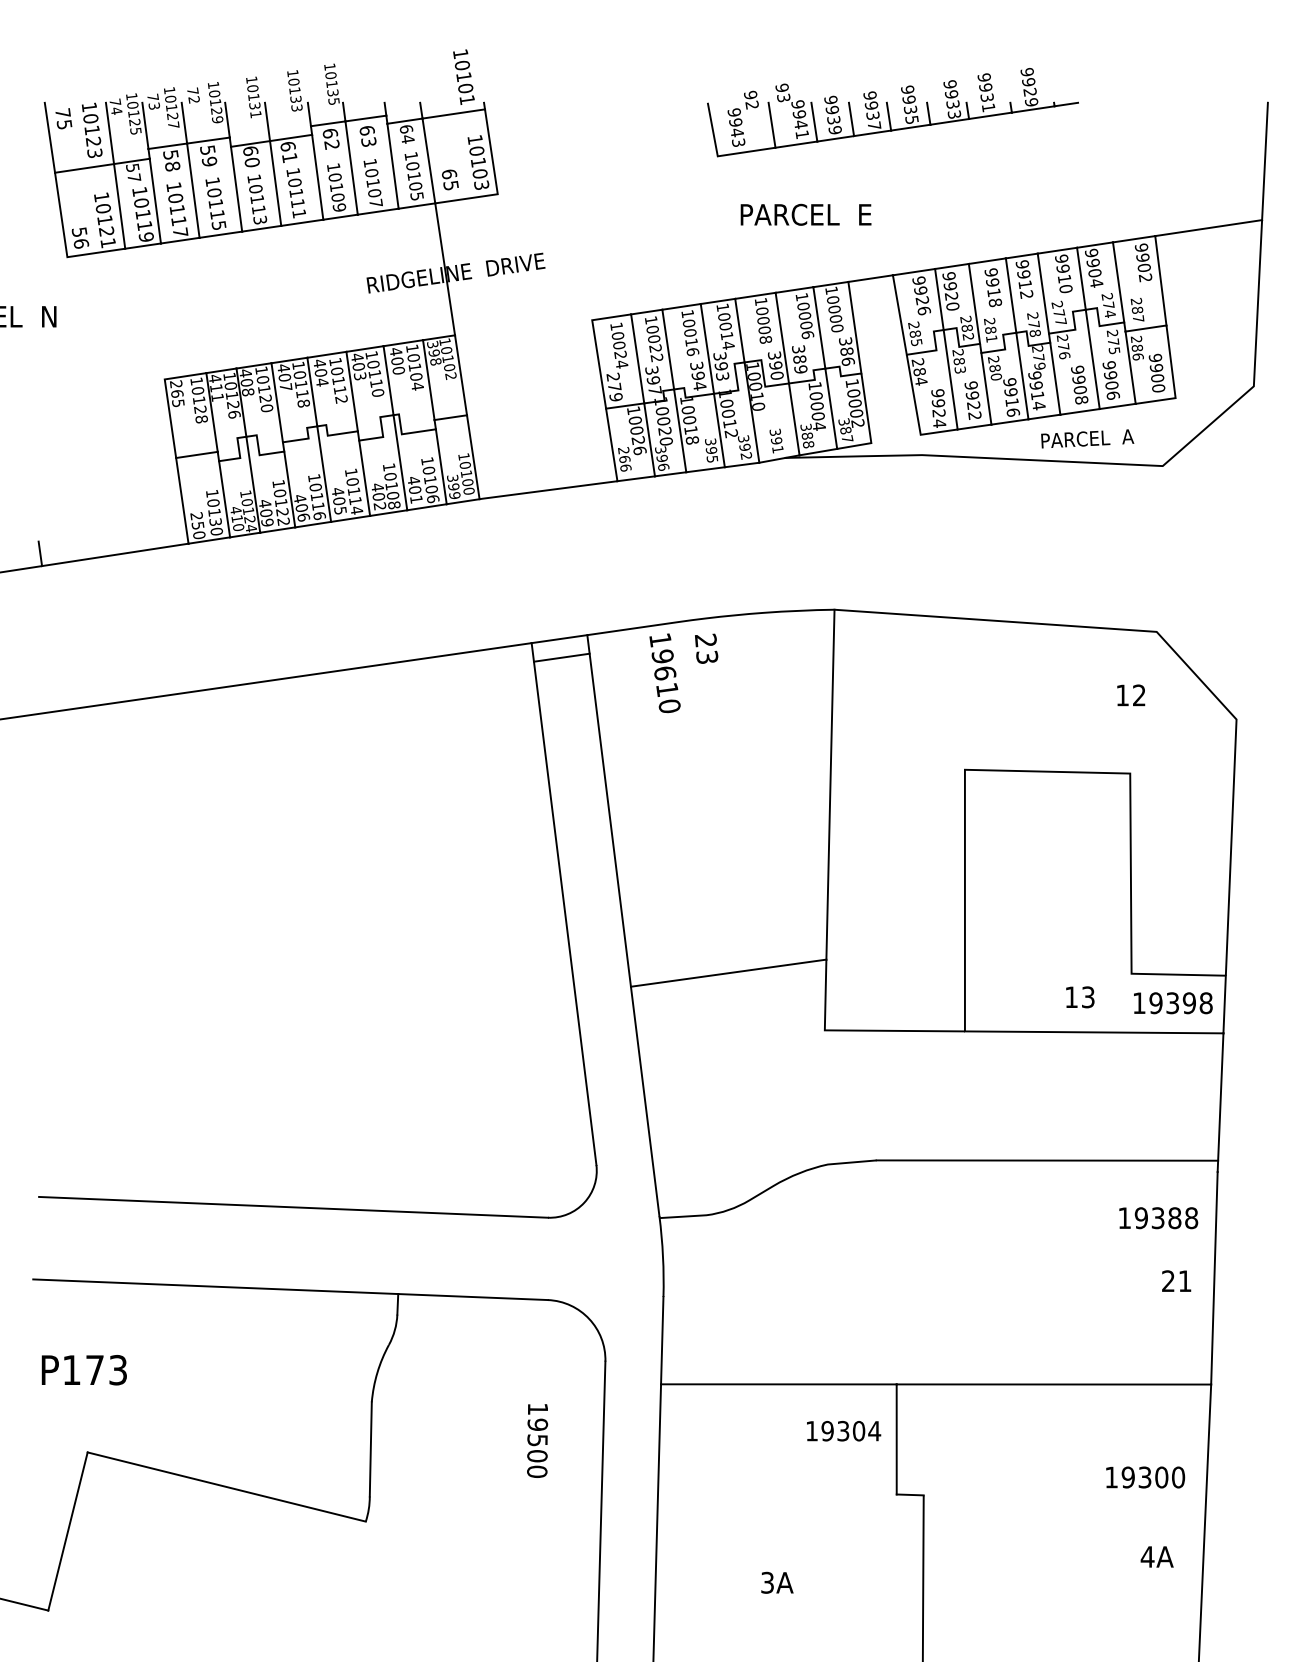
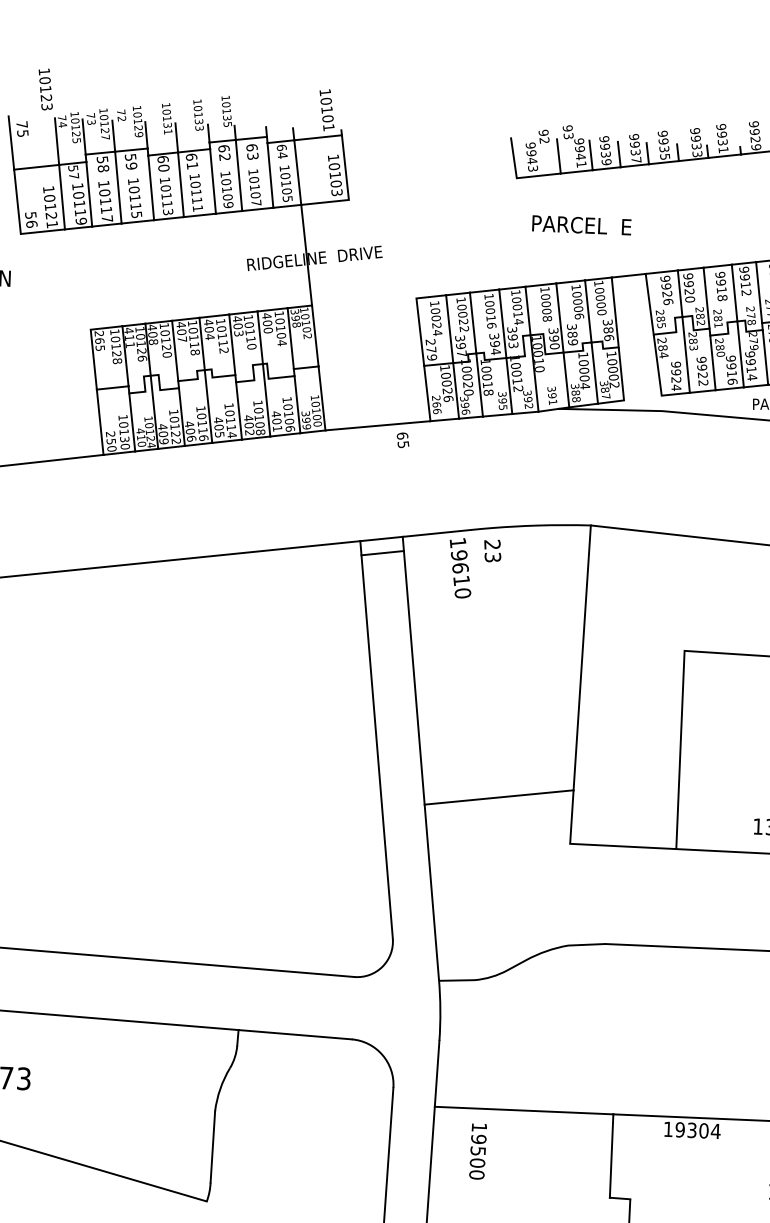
text: (92, 129) -> (45, 88), moved
text: (450, 179) -> (403, 440), moved
text: (844, 1431) -> (692, 1130), moved
text: (537, 1440) -> (478, 1151), moved

